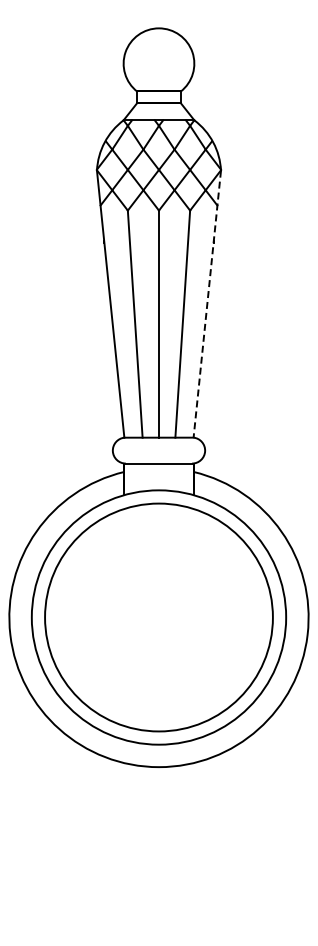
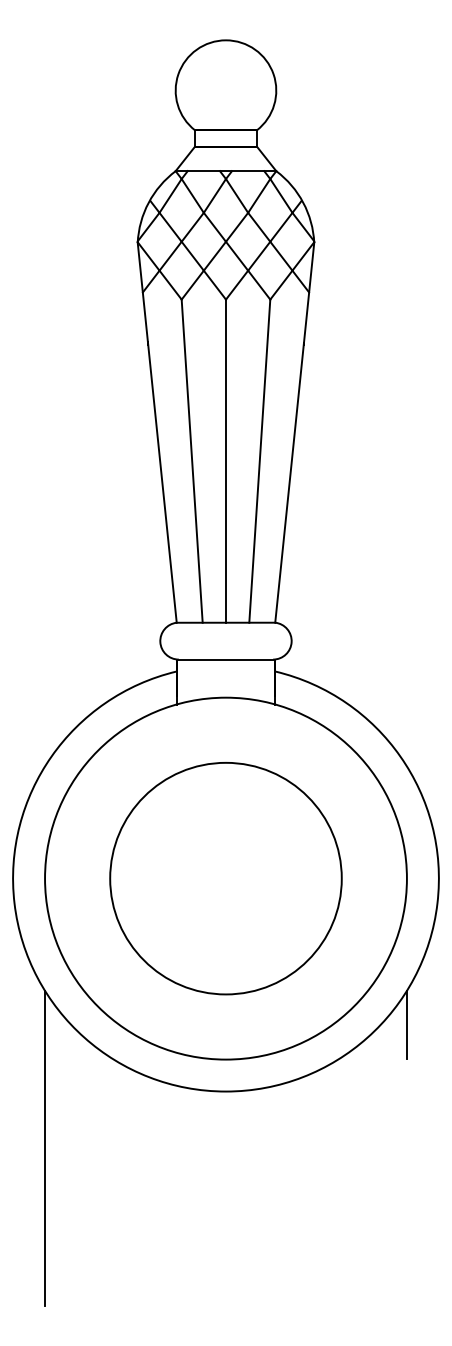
line: (207, 304) -> (295, 433), dashed -> solid
circle: (158, 617) -> (225, 878), size x0.71
line: (285, 720) -> (405, 1025), added
line: (32, 806) -> (46, 1147), added

